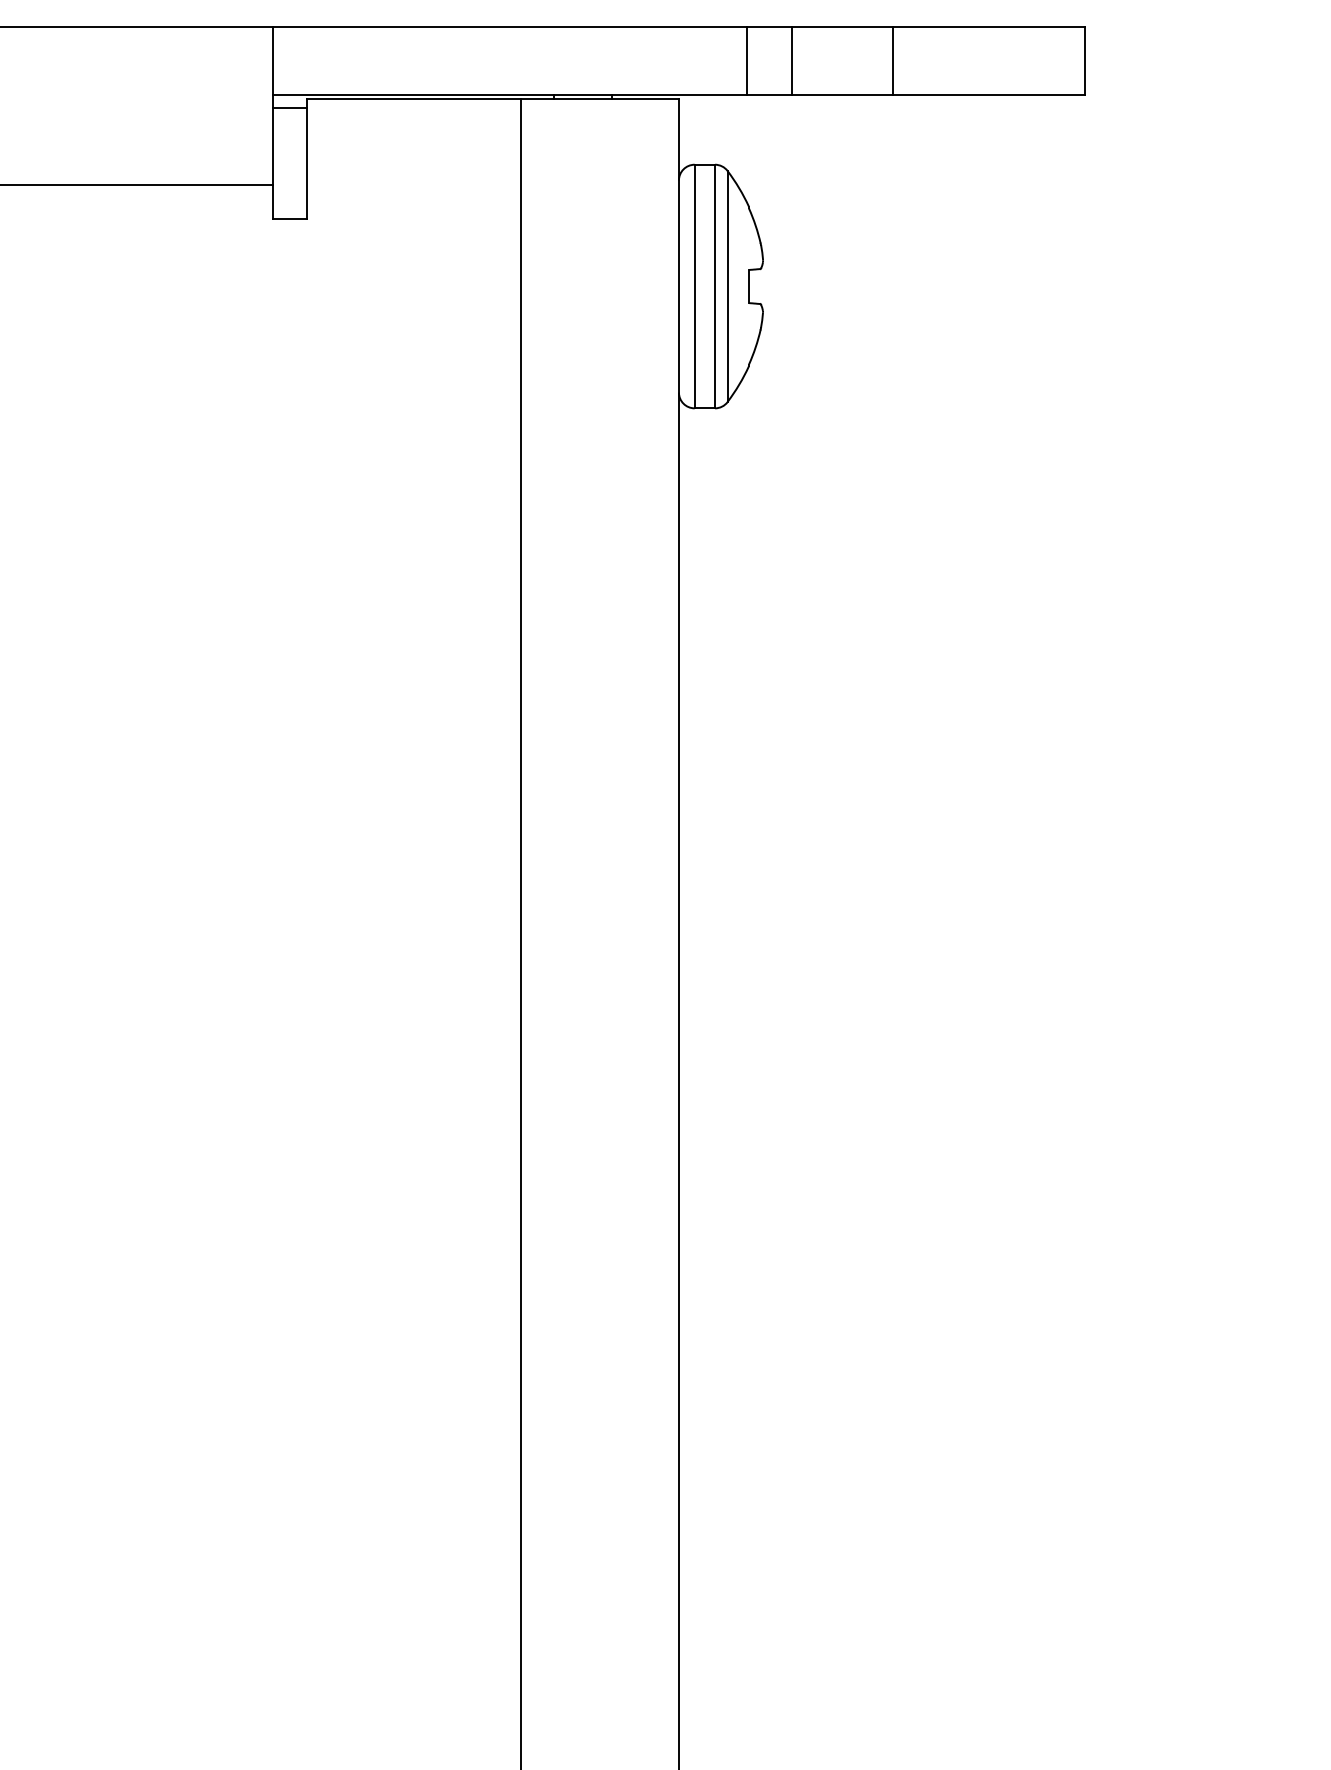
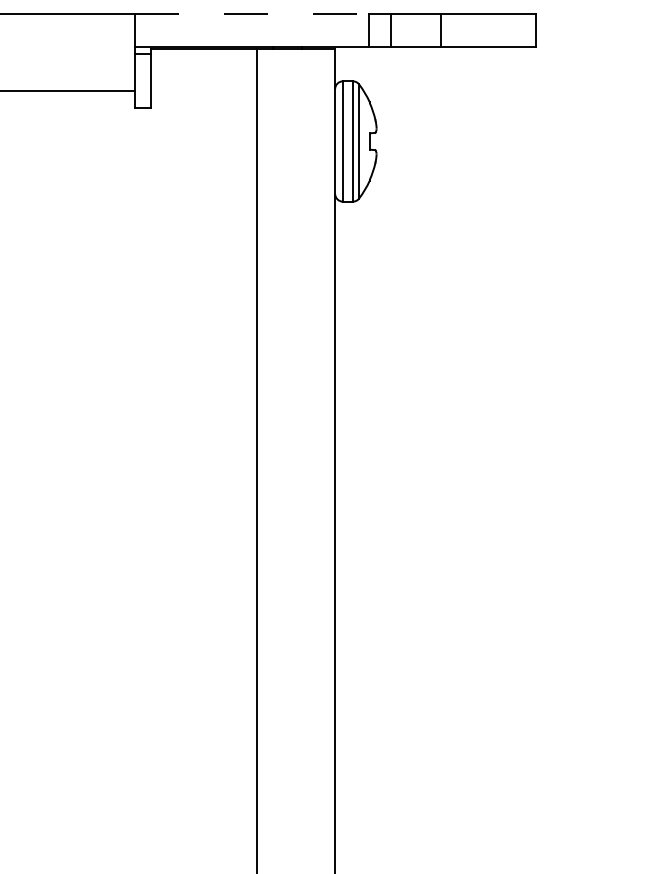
line: (509, 27) -> (251, 13), solid -> dashed

